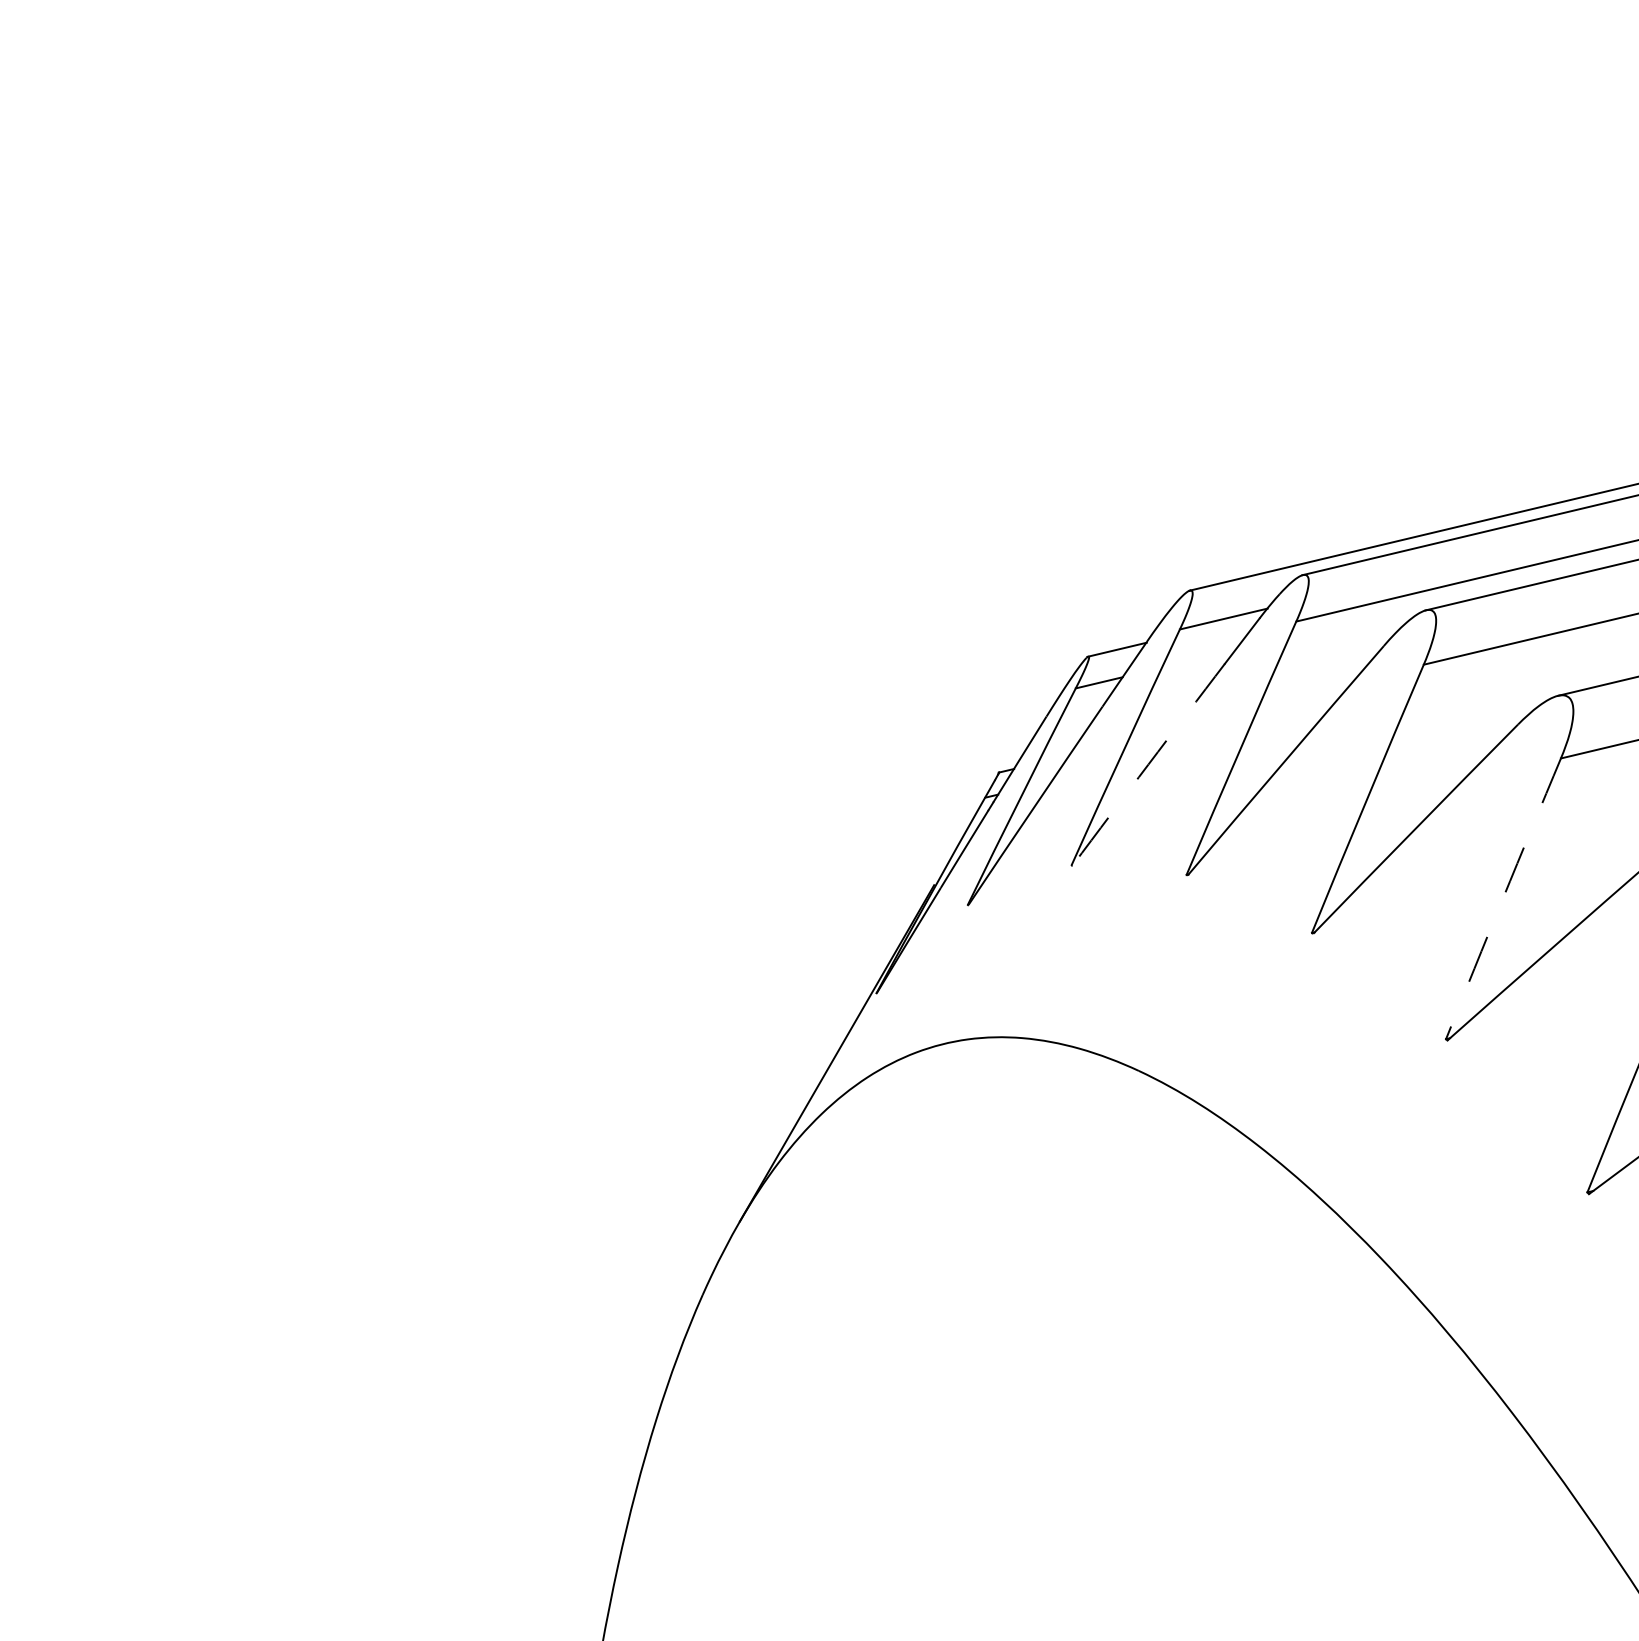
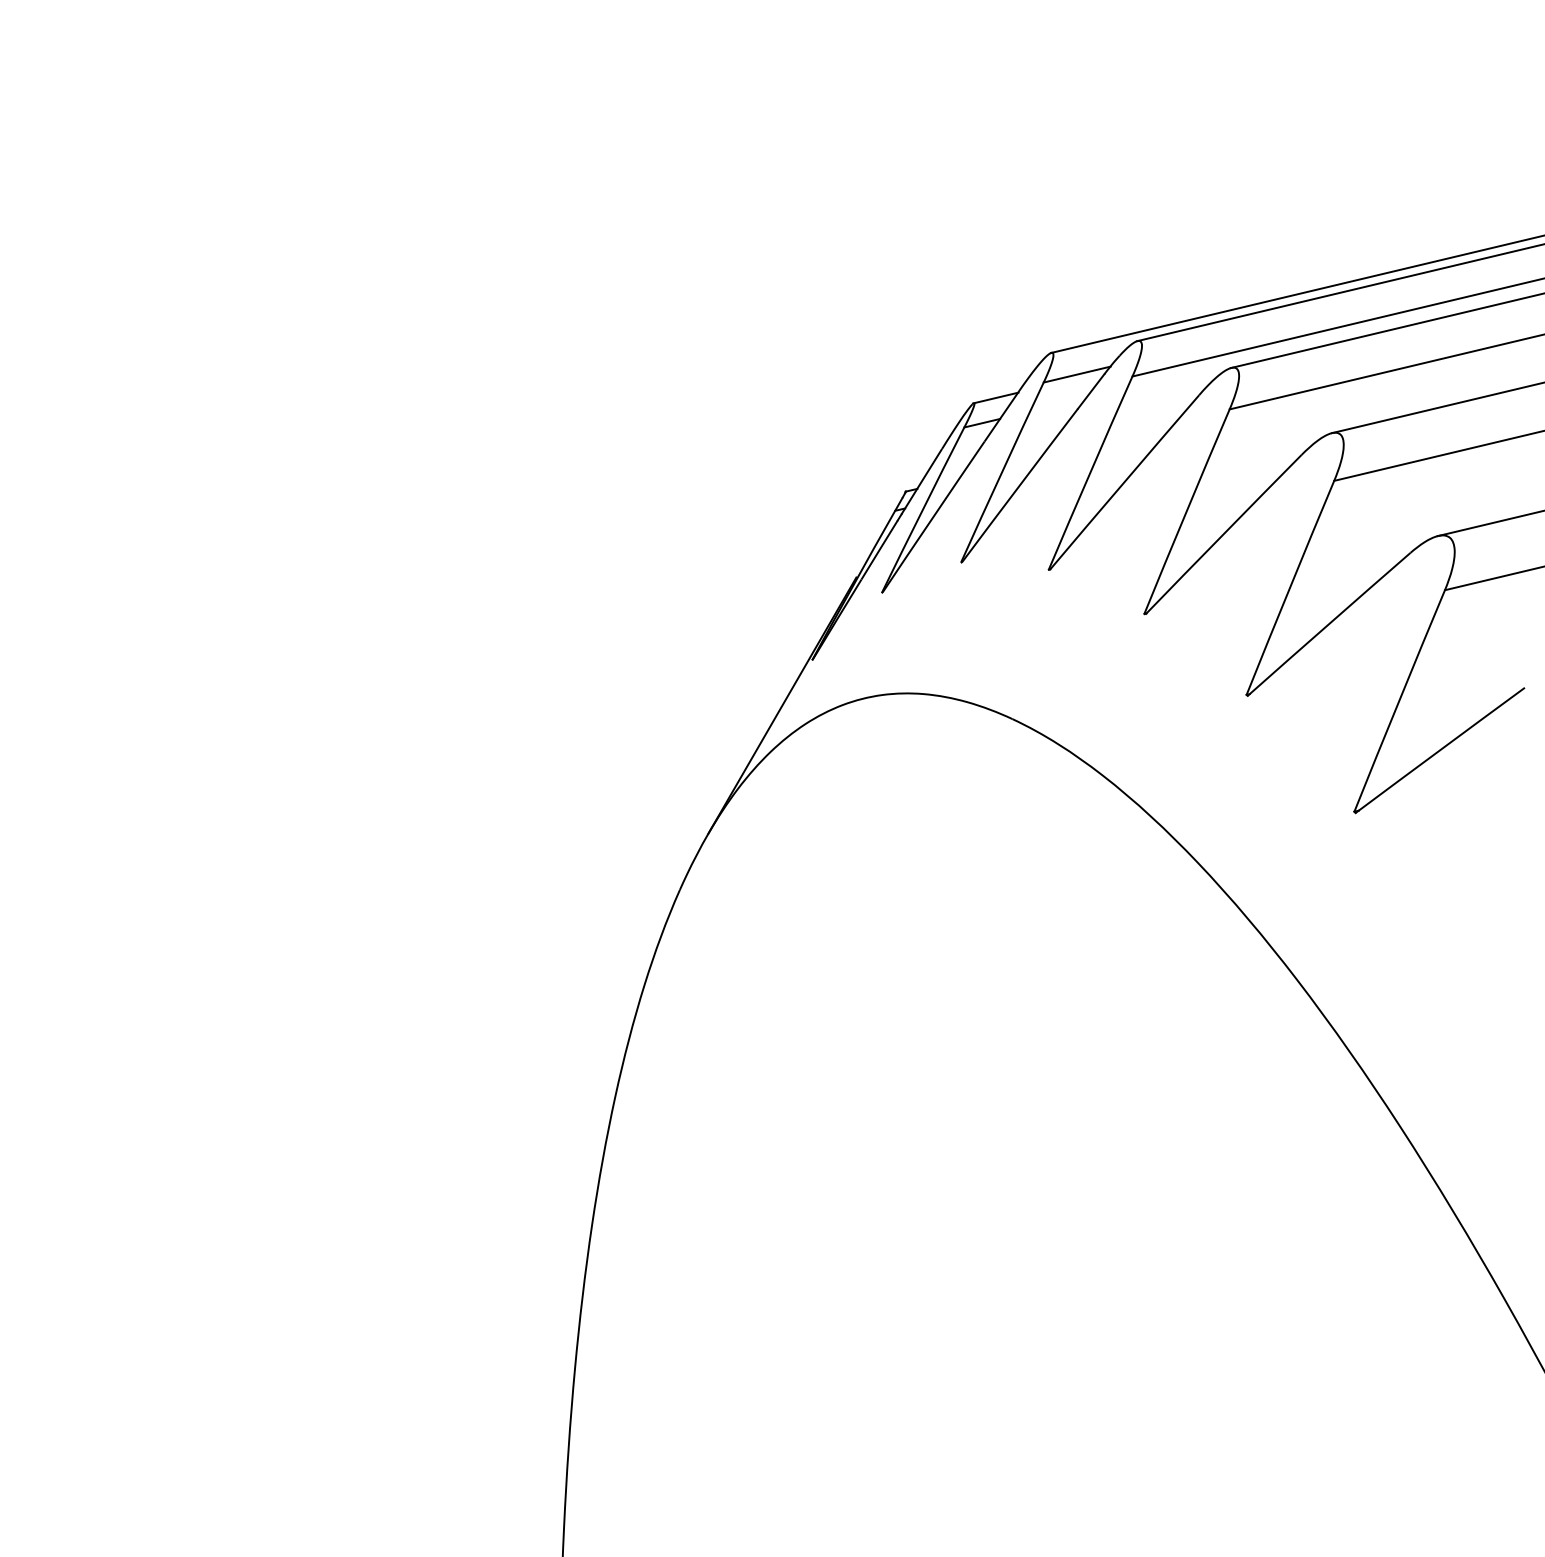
arc: (1148, 764) -> (1019, 485), dashed -> solid
arc: (1503, 898) -> (1290, 587), dashed -> solid

